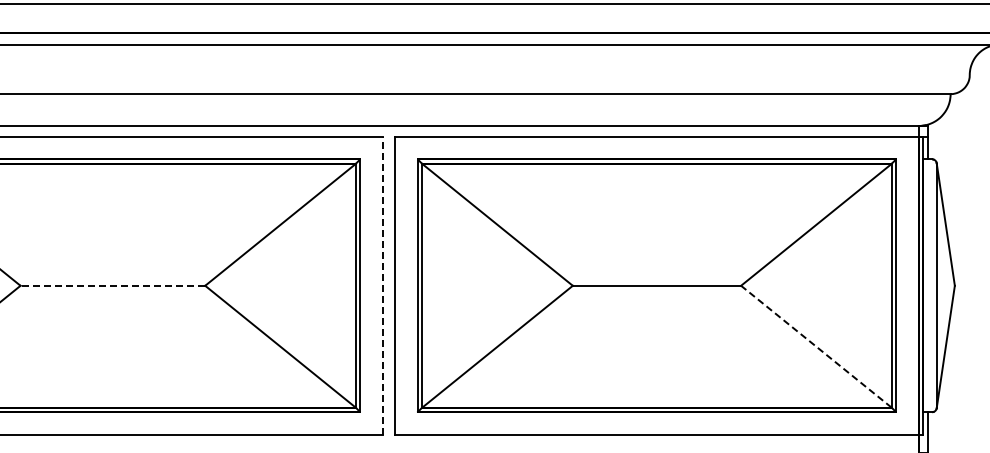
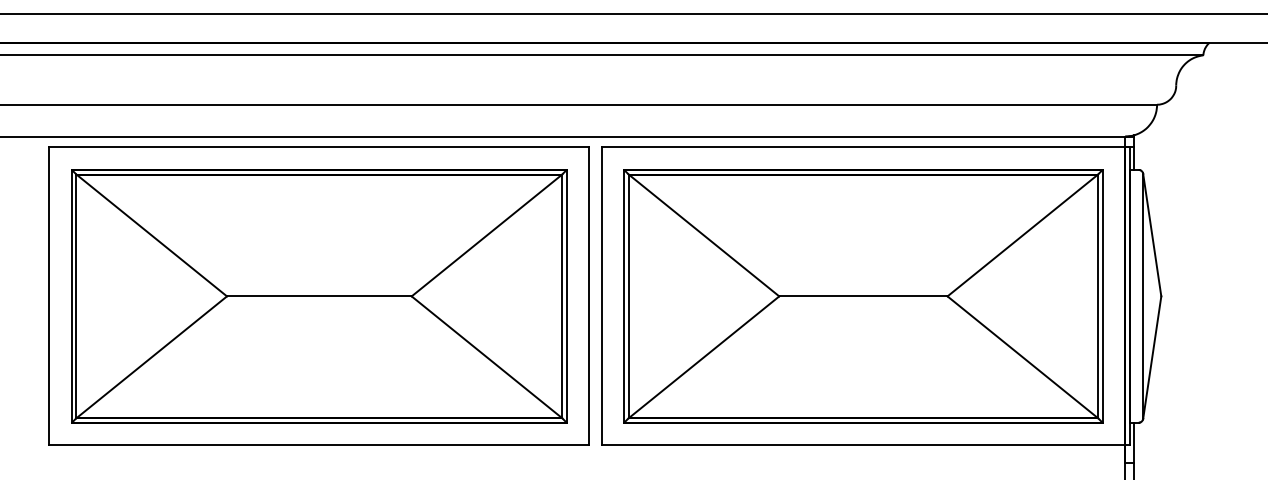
line: (112, 285) -> (318, 296), dashed -> solid
line: (383, 285) -> (589, 296), dashed -> solid
line: (816, 346) -> (1022, 357), dashed -> solid

